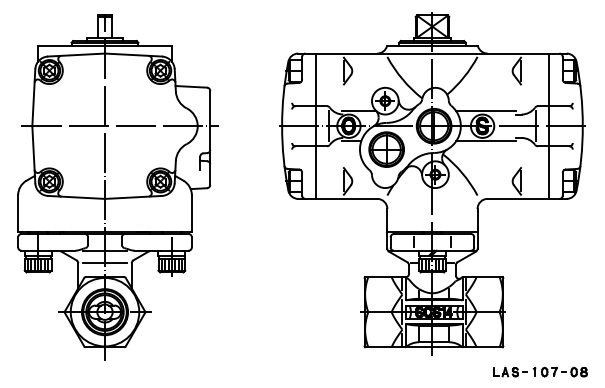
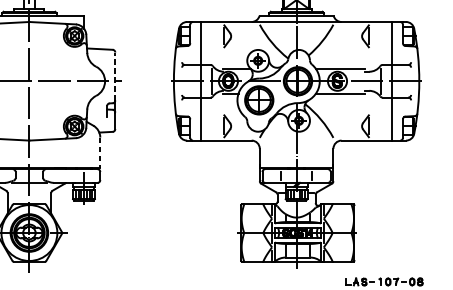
line: (210, 119) -> (115, 75), solid -> dashed
line: (191, 213) -> (99, 152), solid -> dashed
line: (104, 263) -> (29, 193), removed

